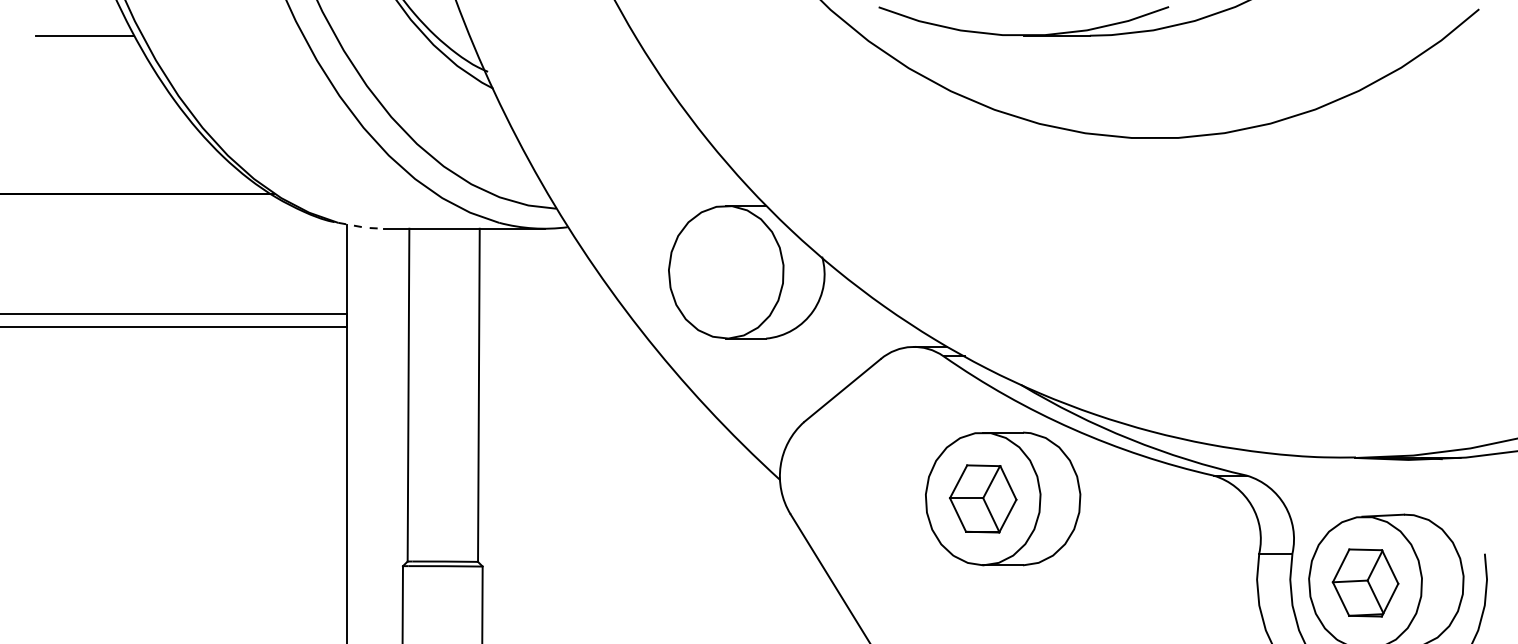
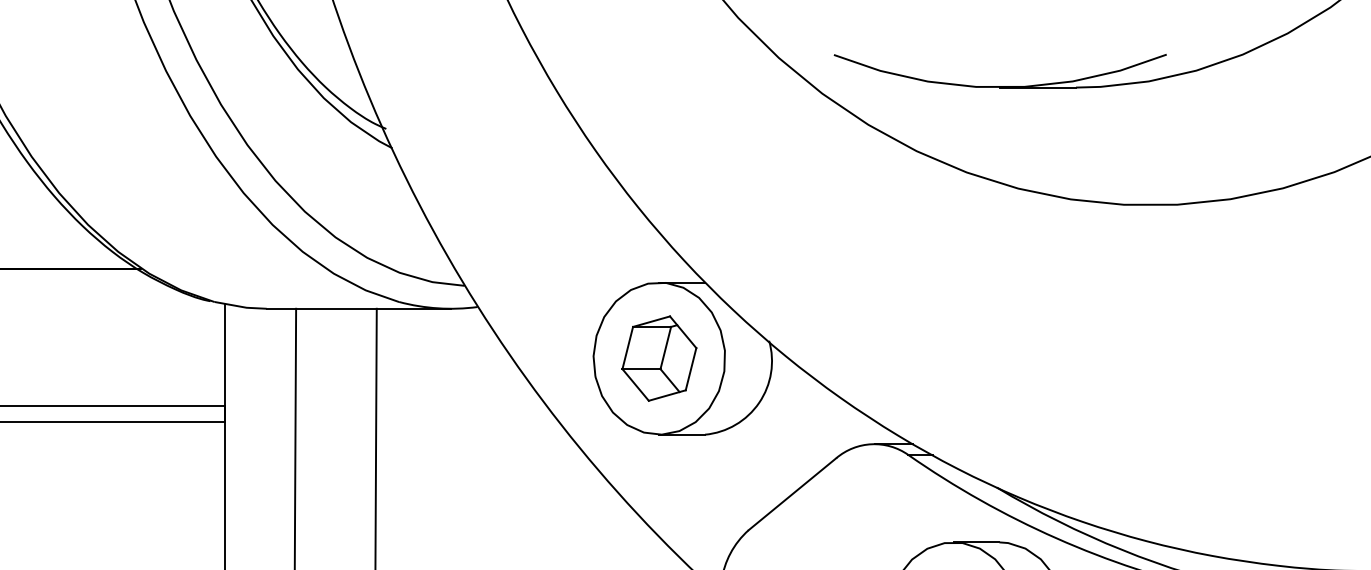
line: (361, 226) -> (241, 306), dashed -> solid
part: (726, 272) -> (659, 358), added

